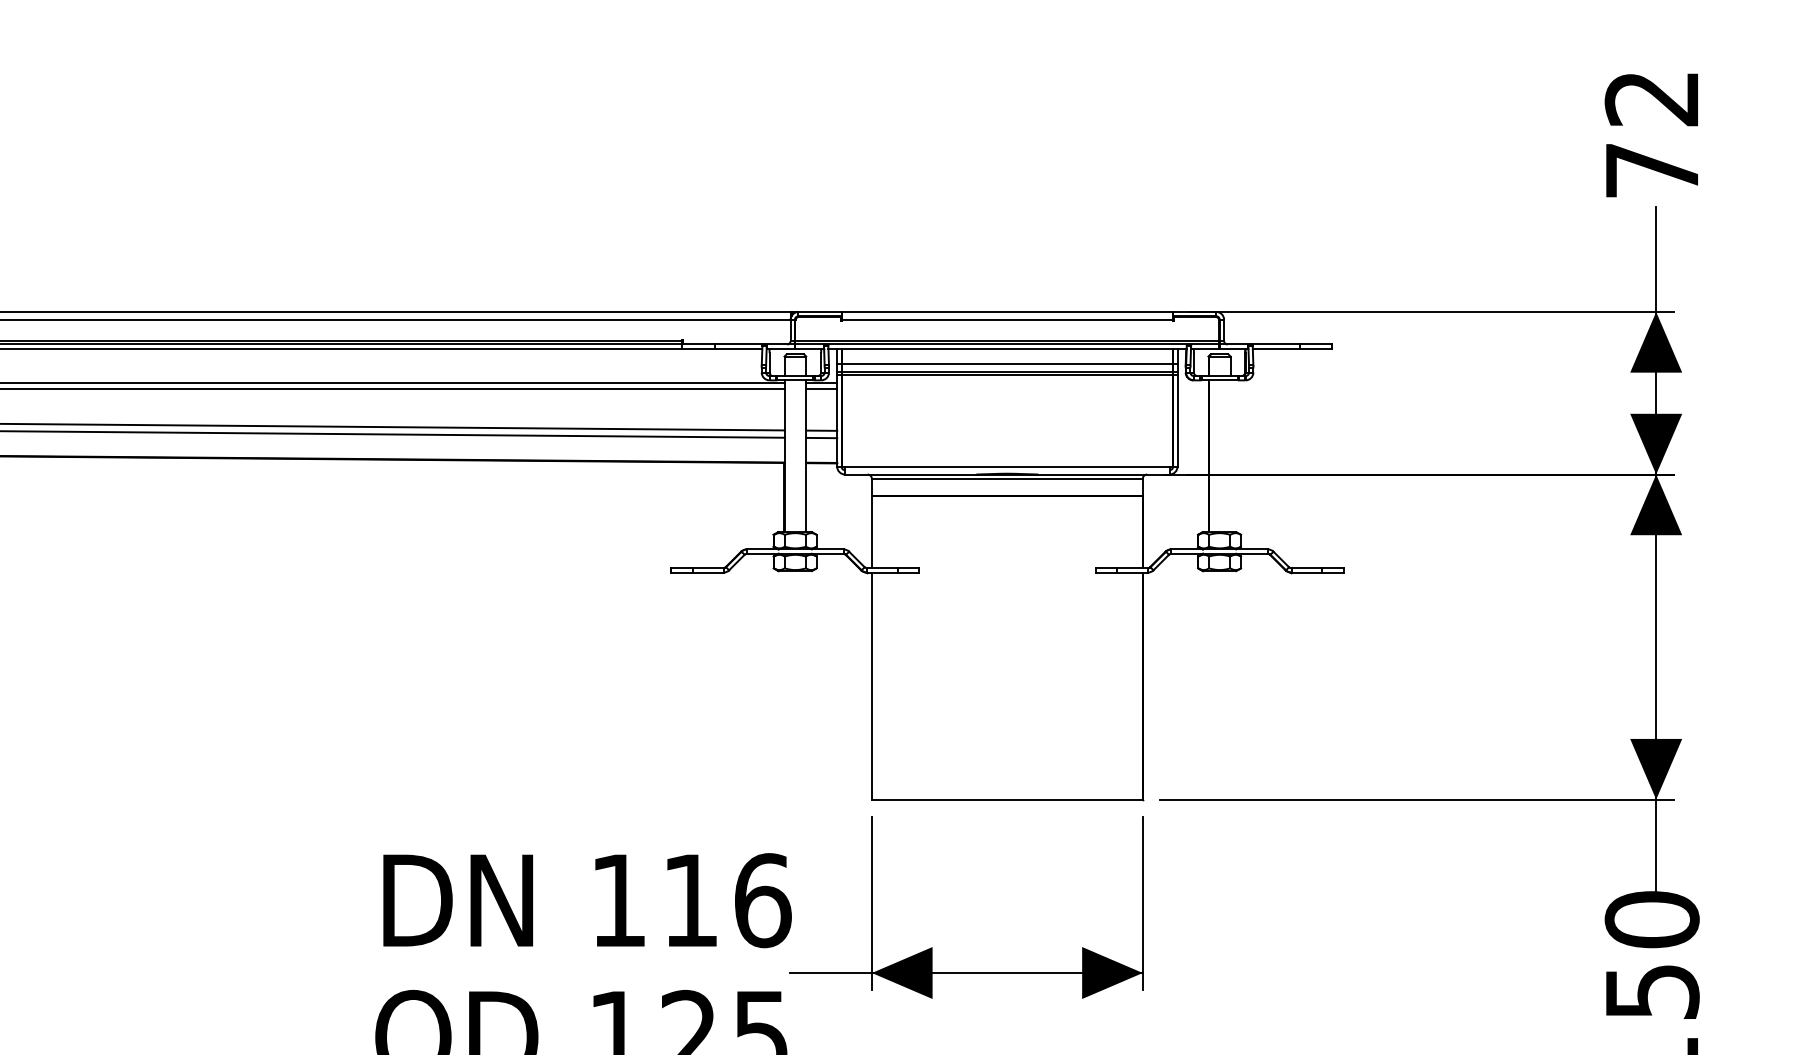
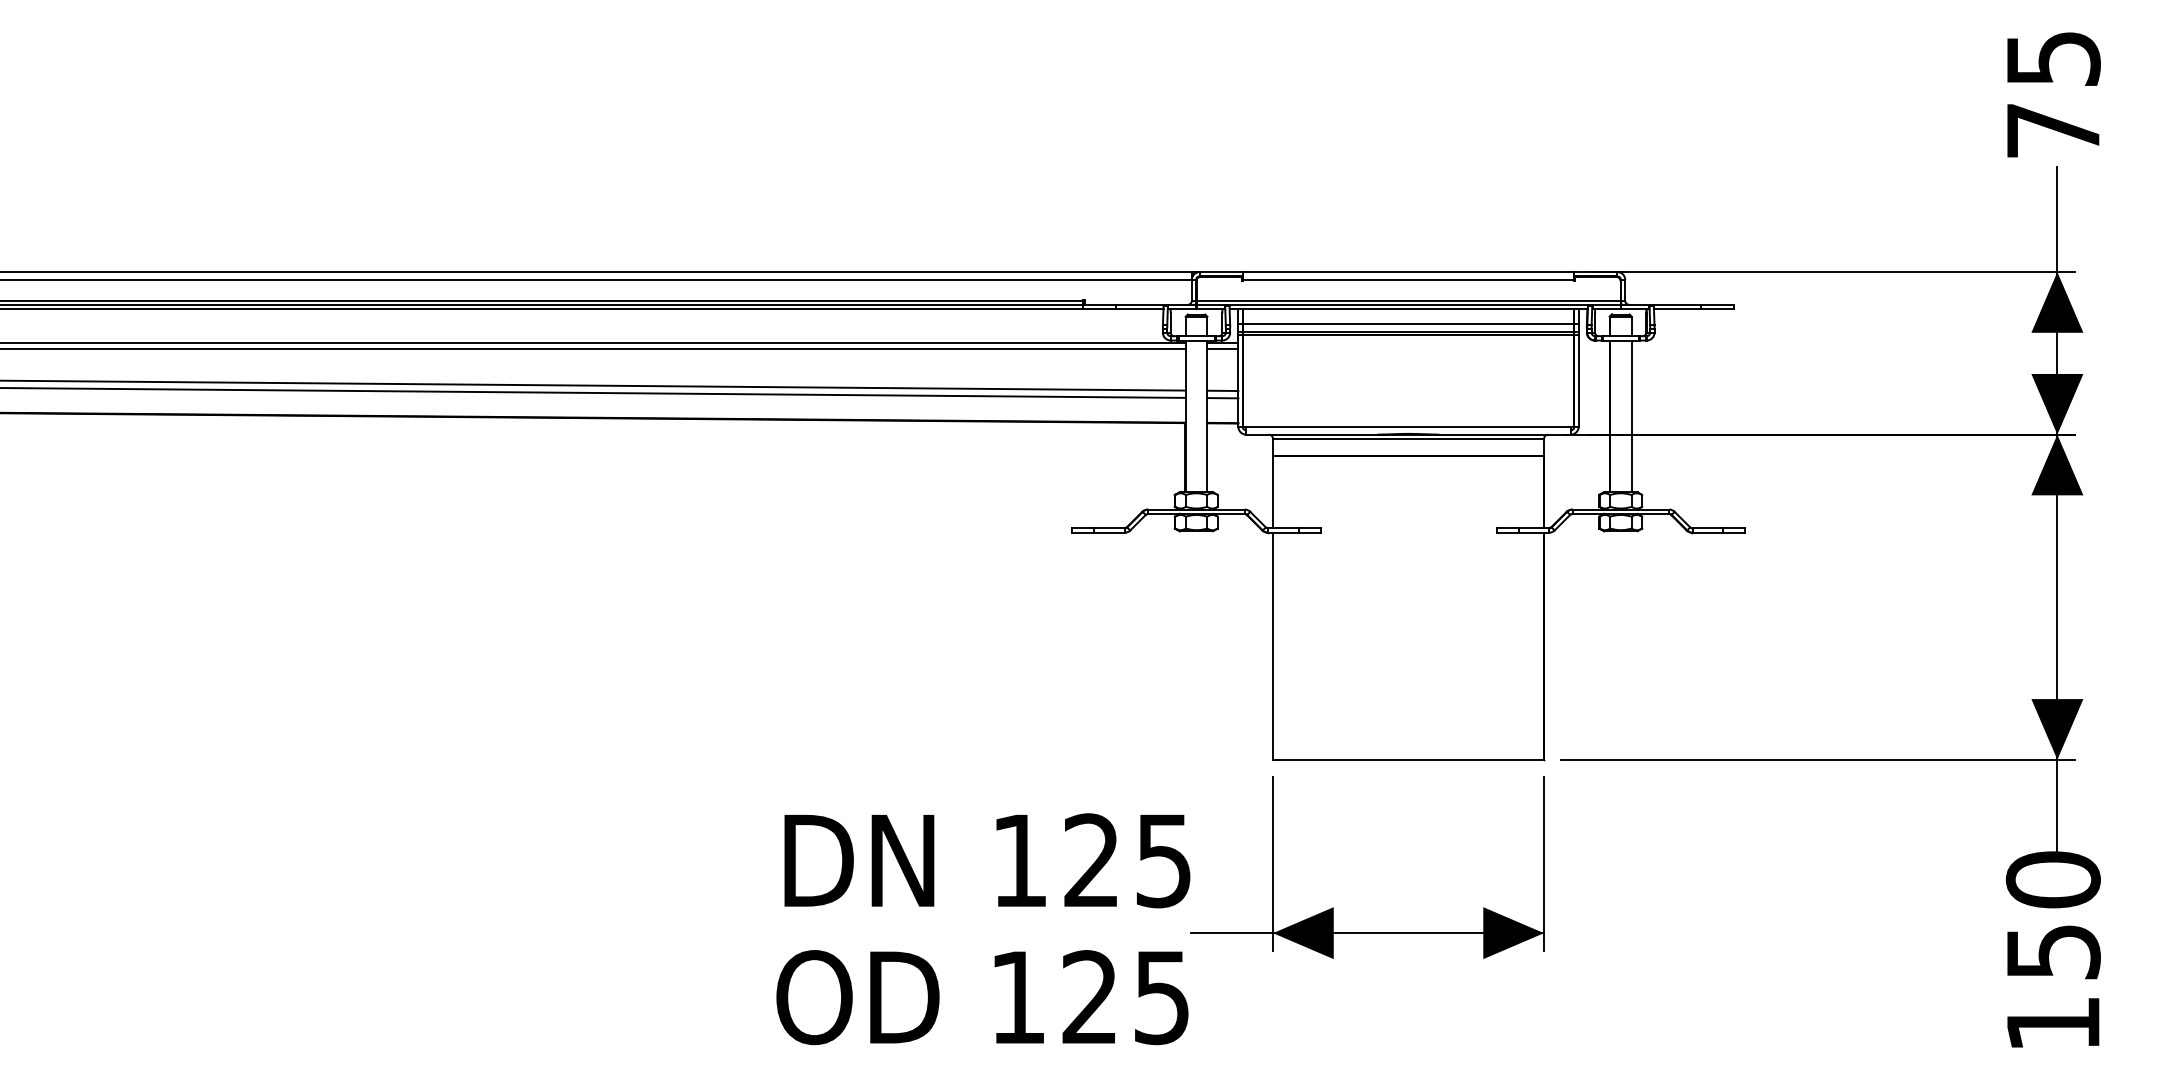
text: (1651, 99) -> (2052, 59), 72 -> 75
line: (1230, 456) -> (1631, 416), added
text: (727, 900) -> (1128, 860), 116 -> 125

